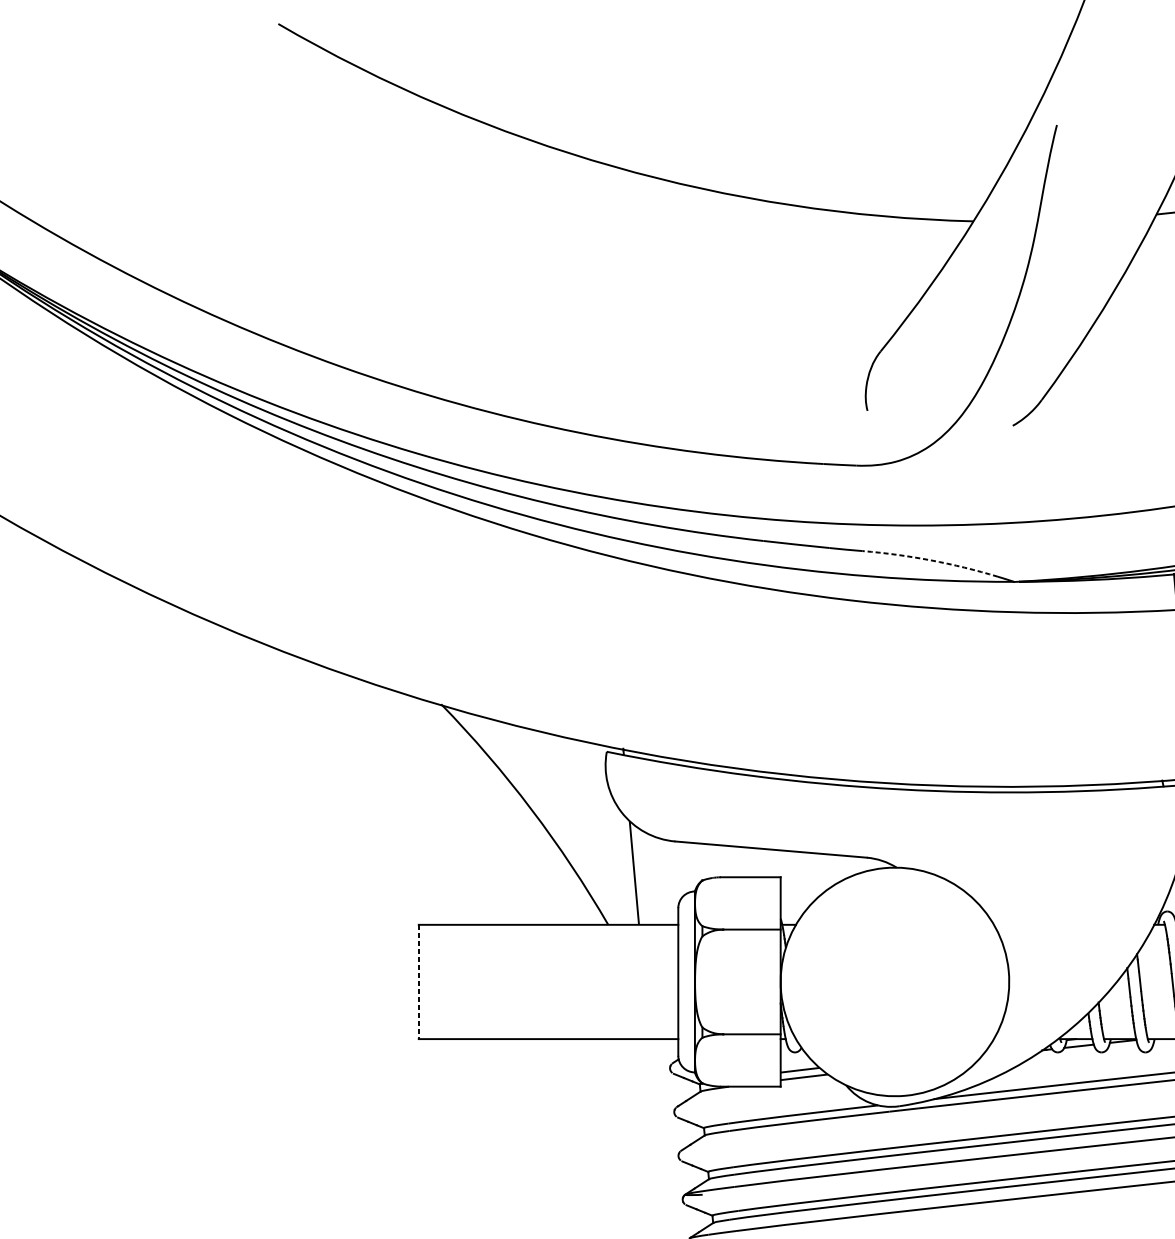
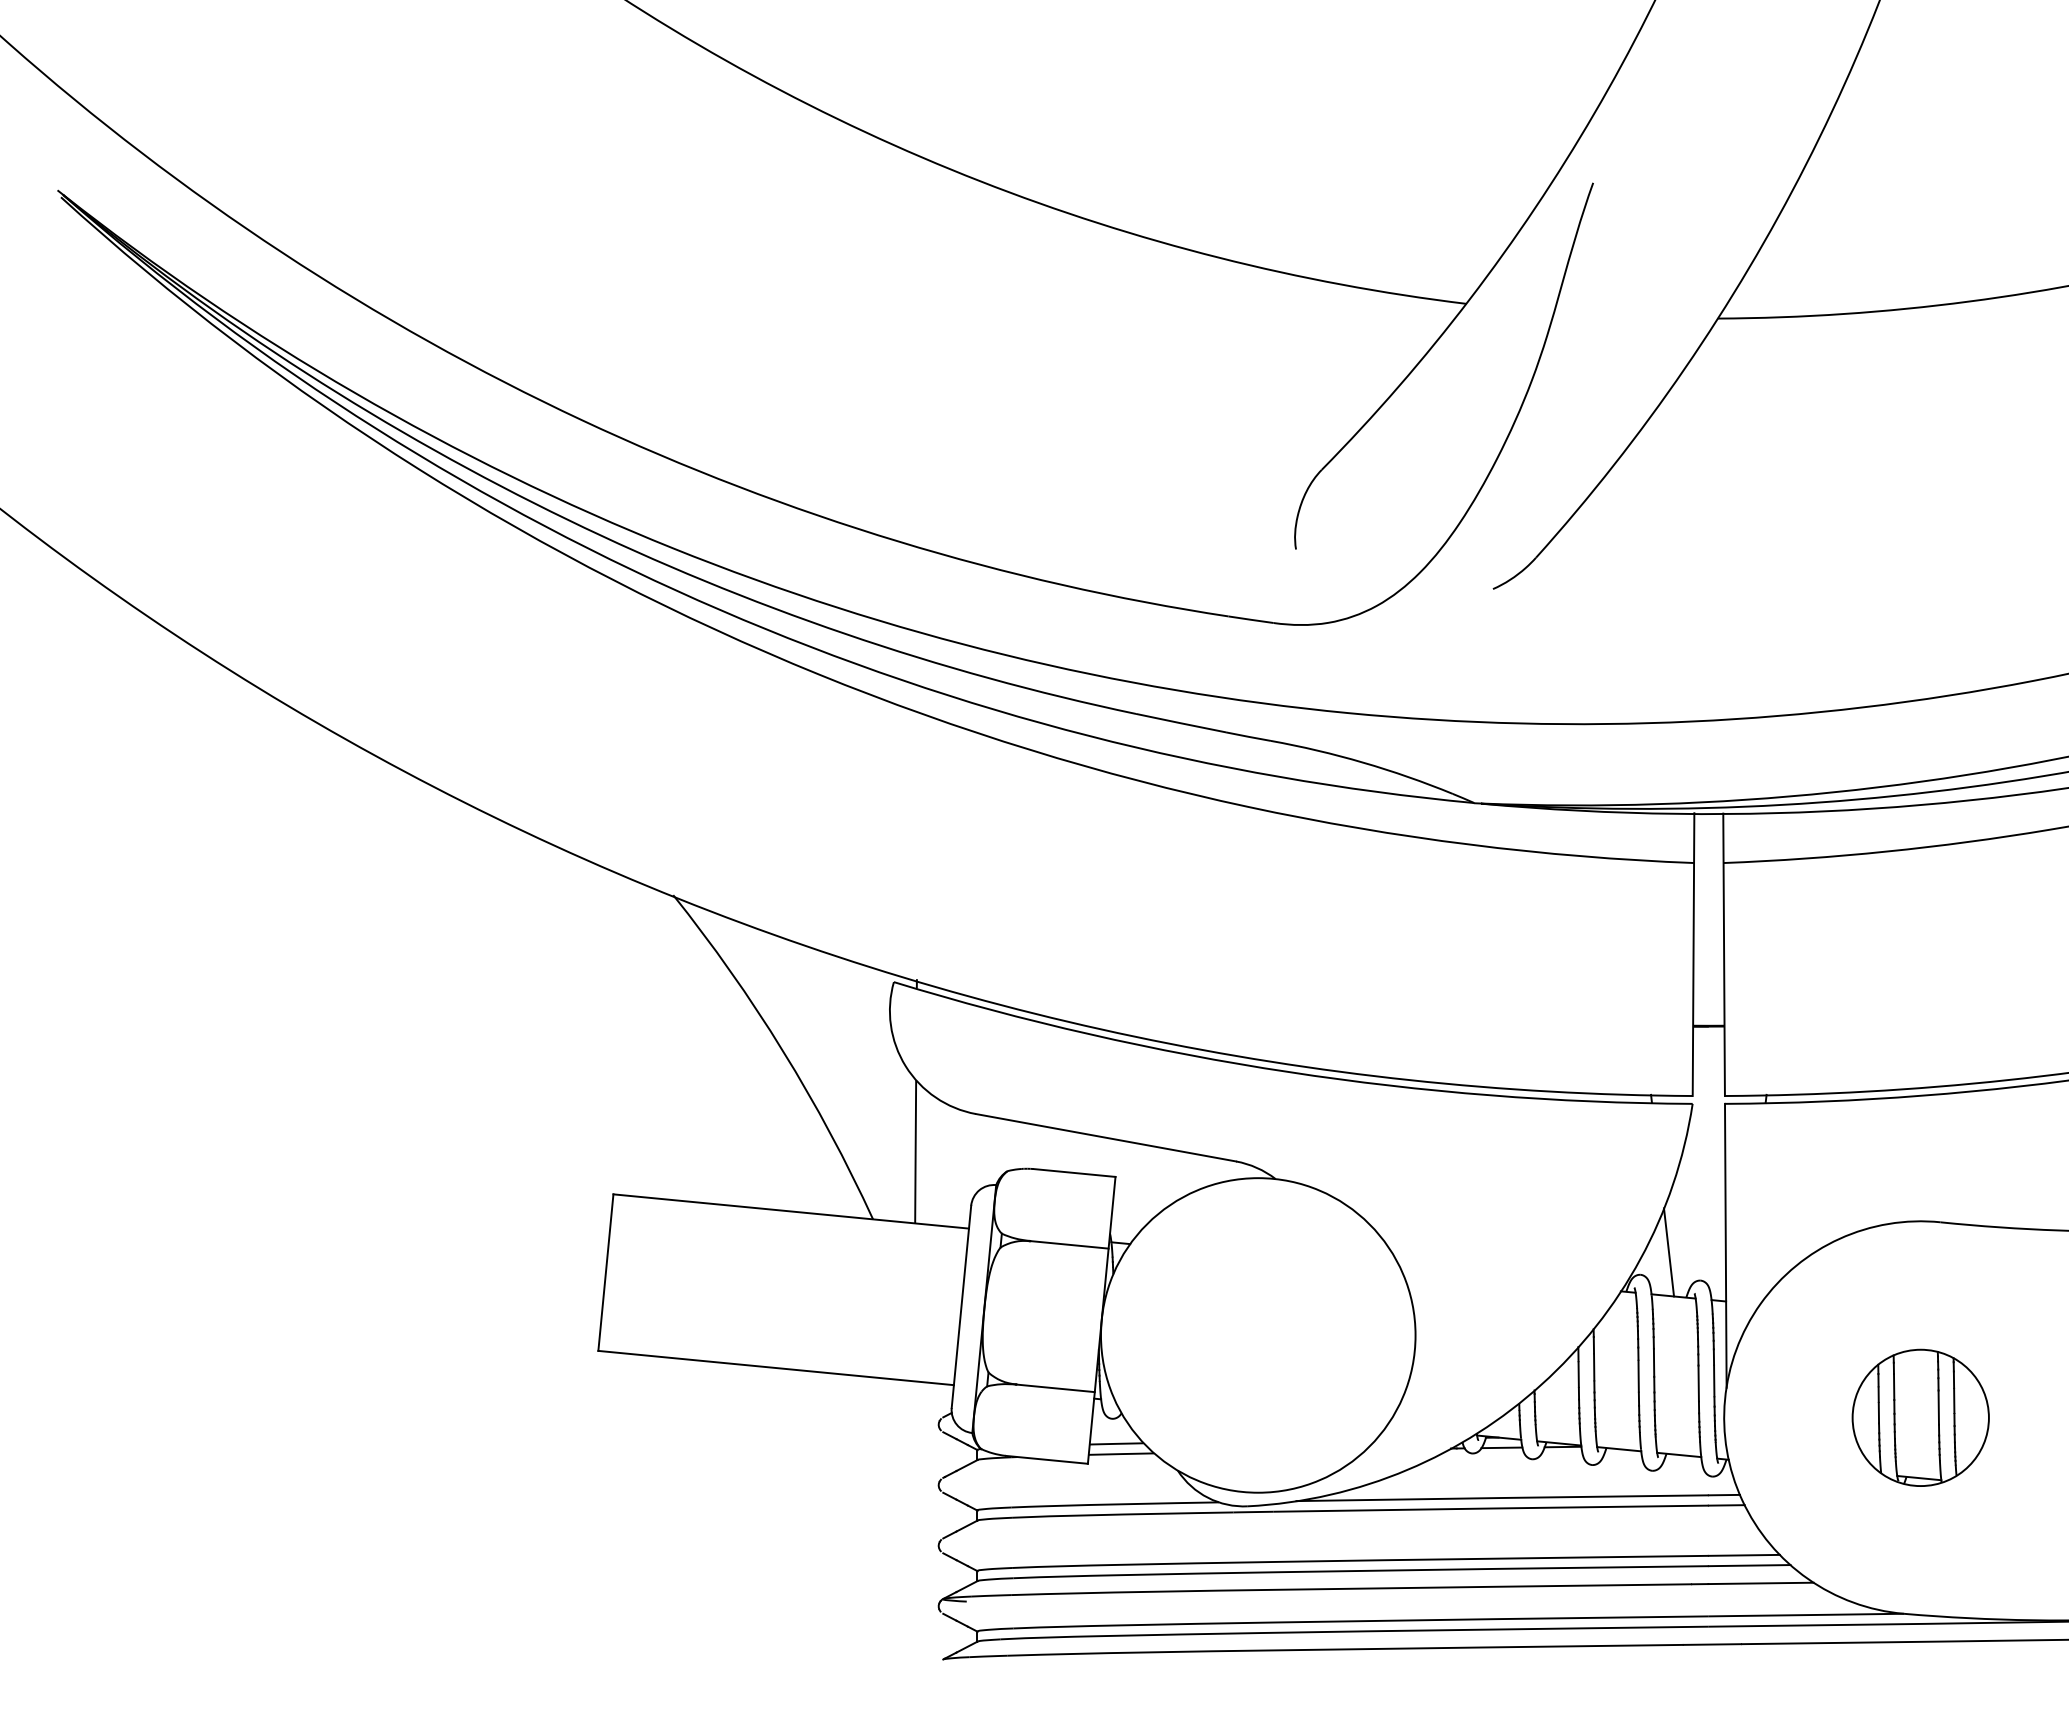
arc: (931, 560) -> (1363, 762), dashed -> solid
line: (418, 981) -> (605, 1272), dashed -> solid

